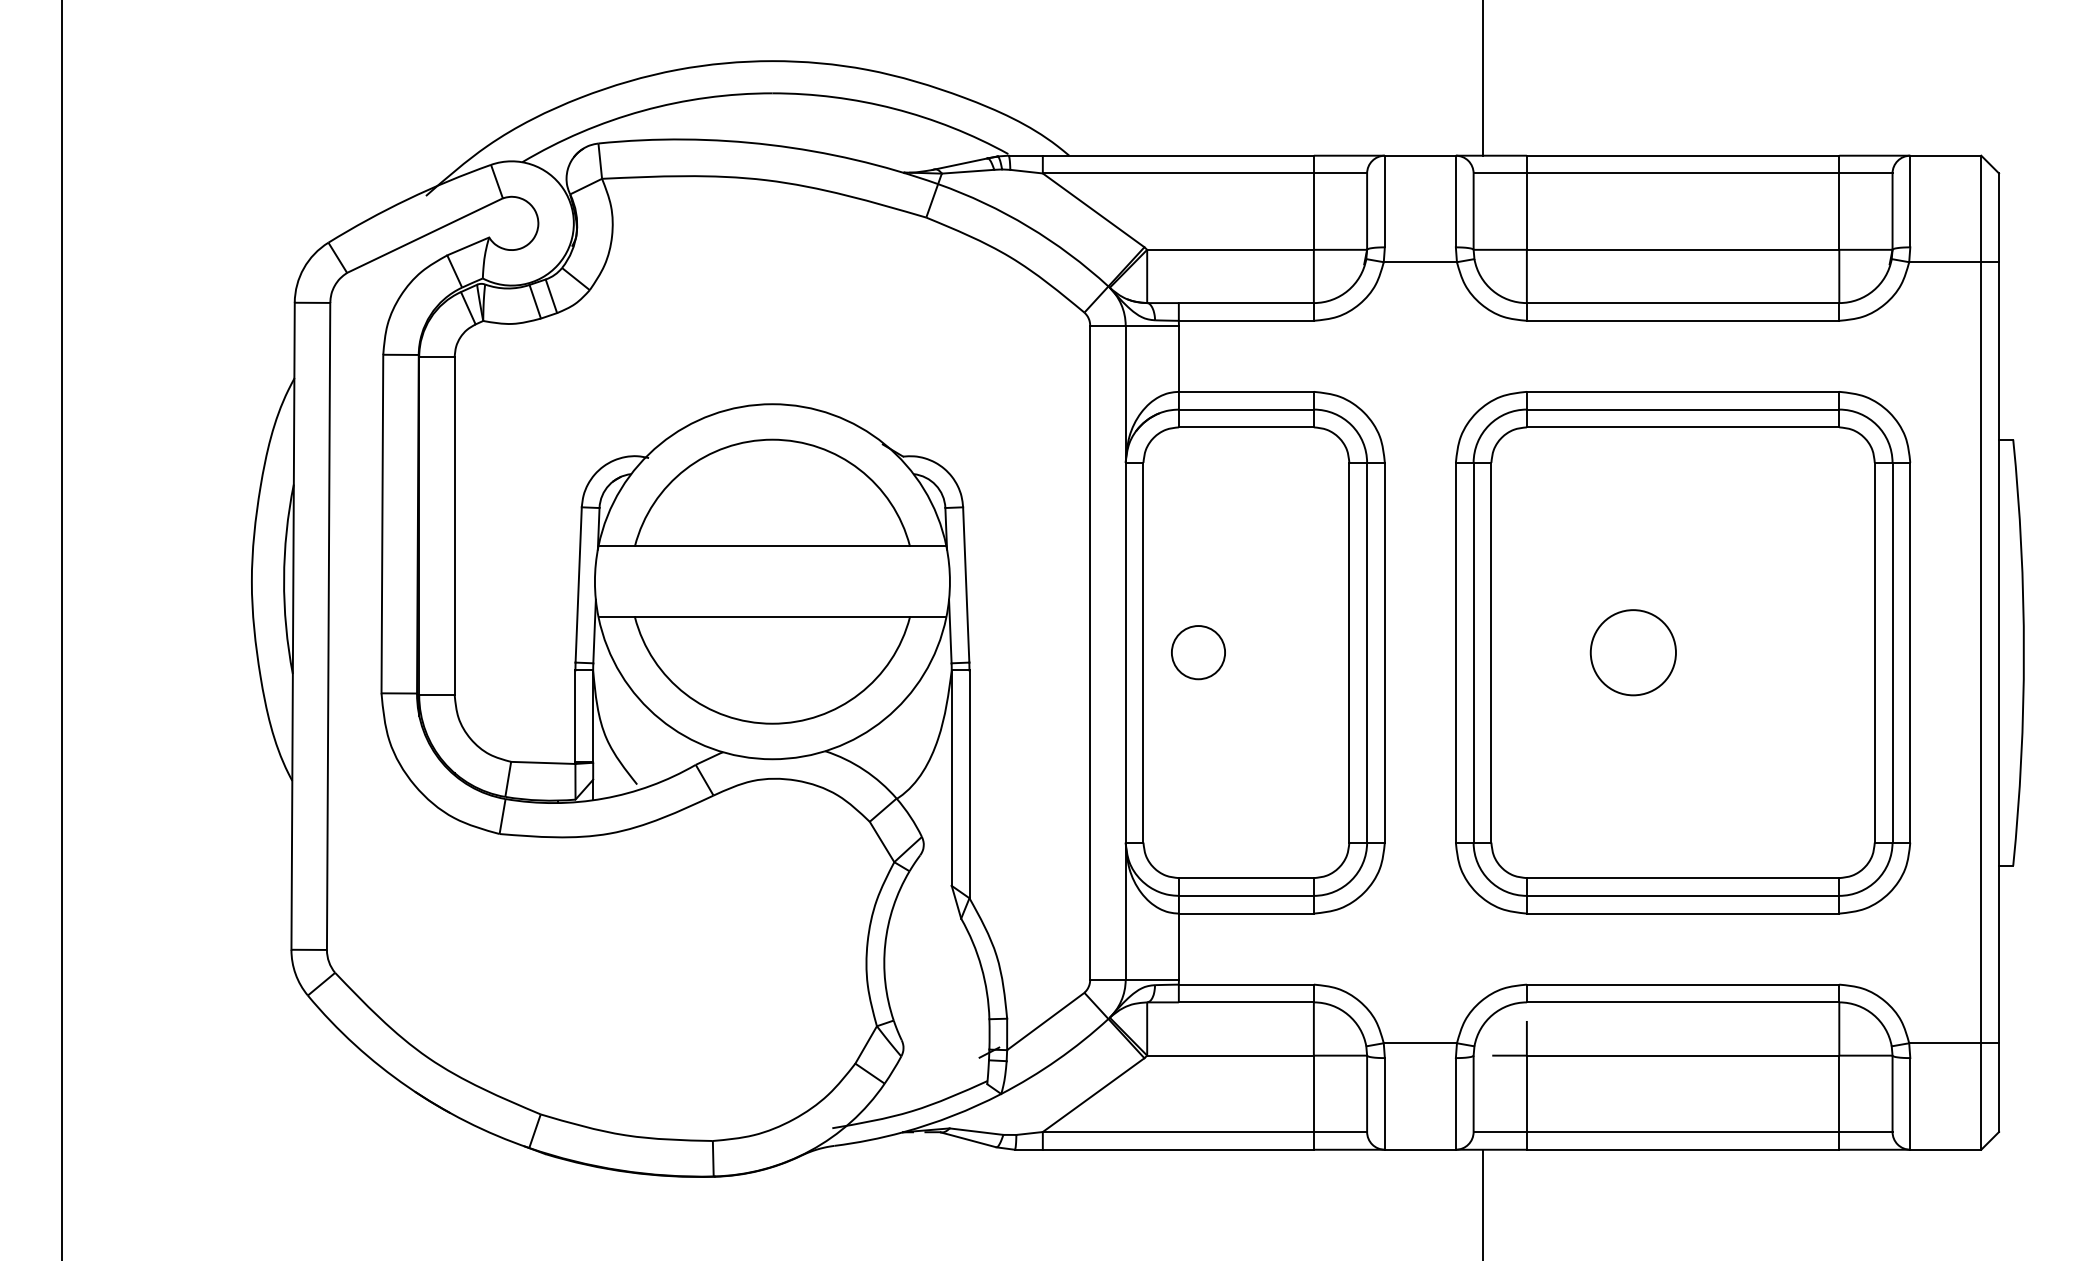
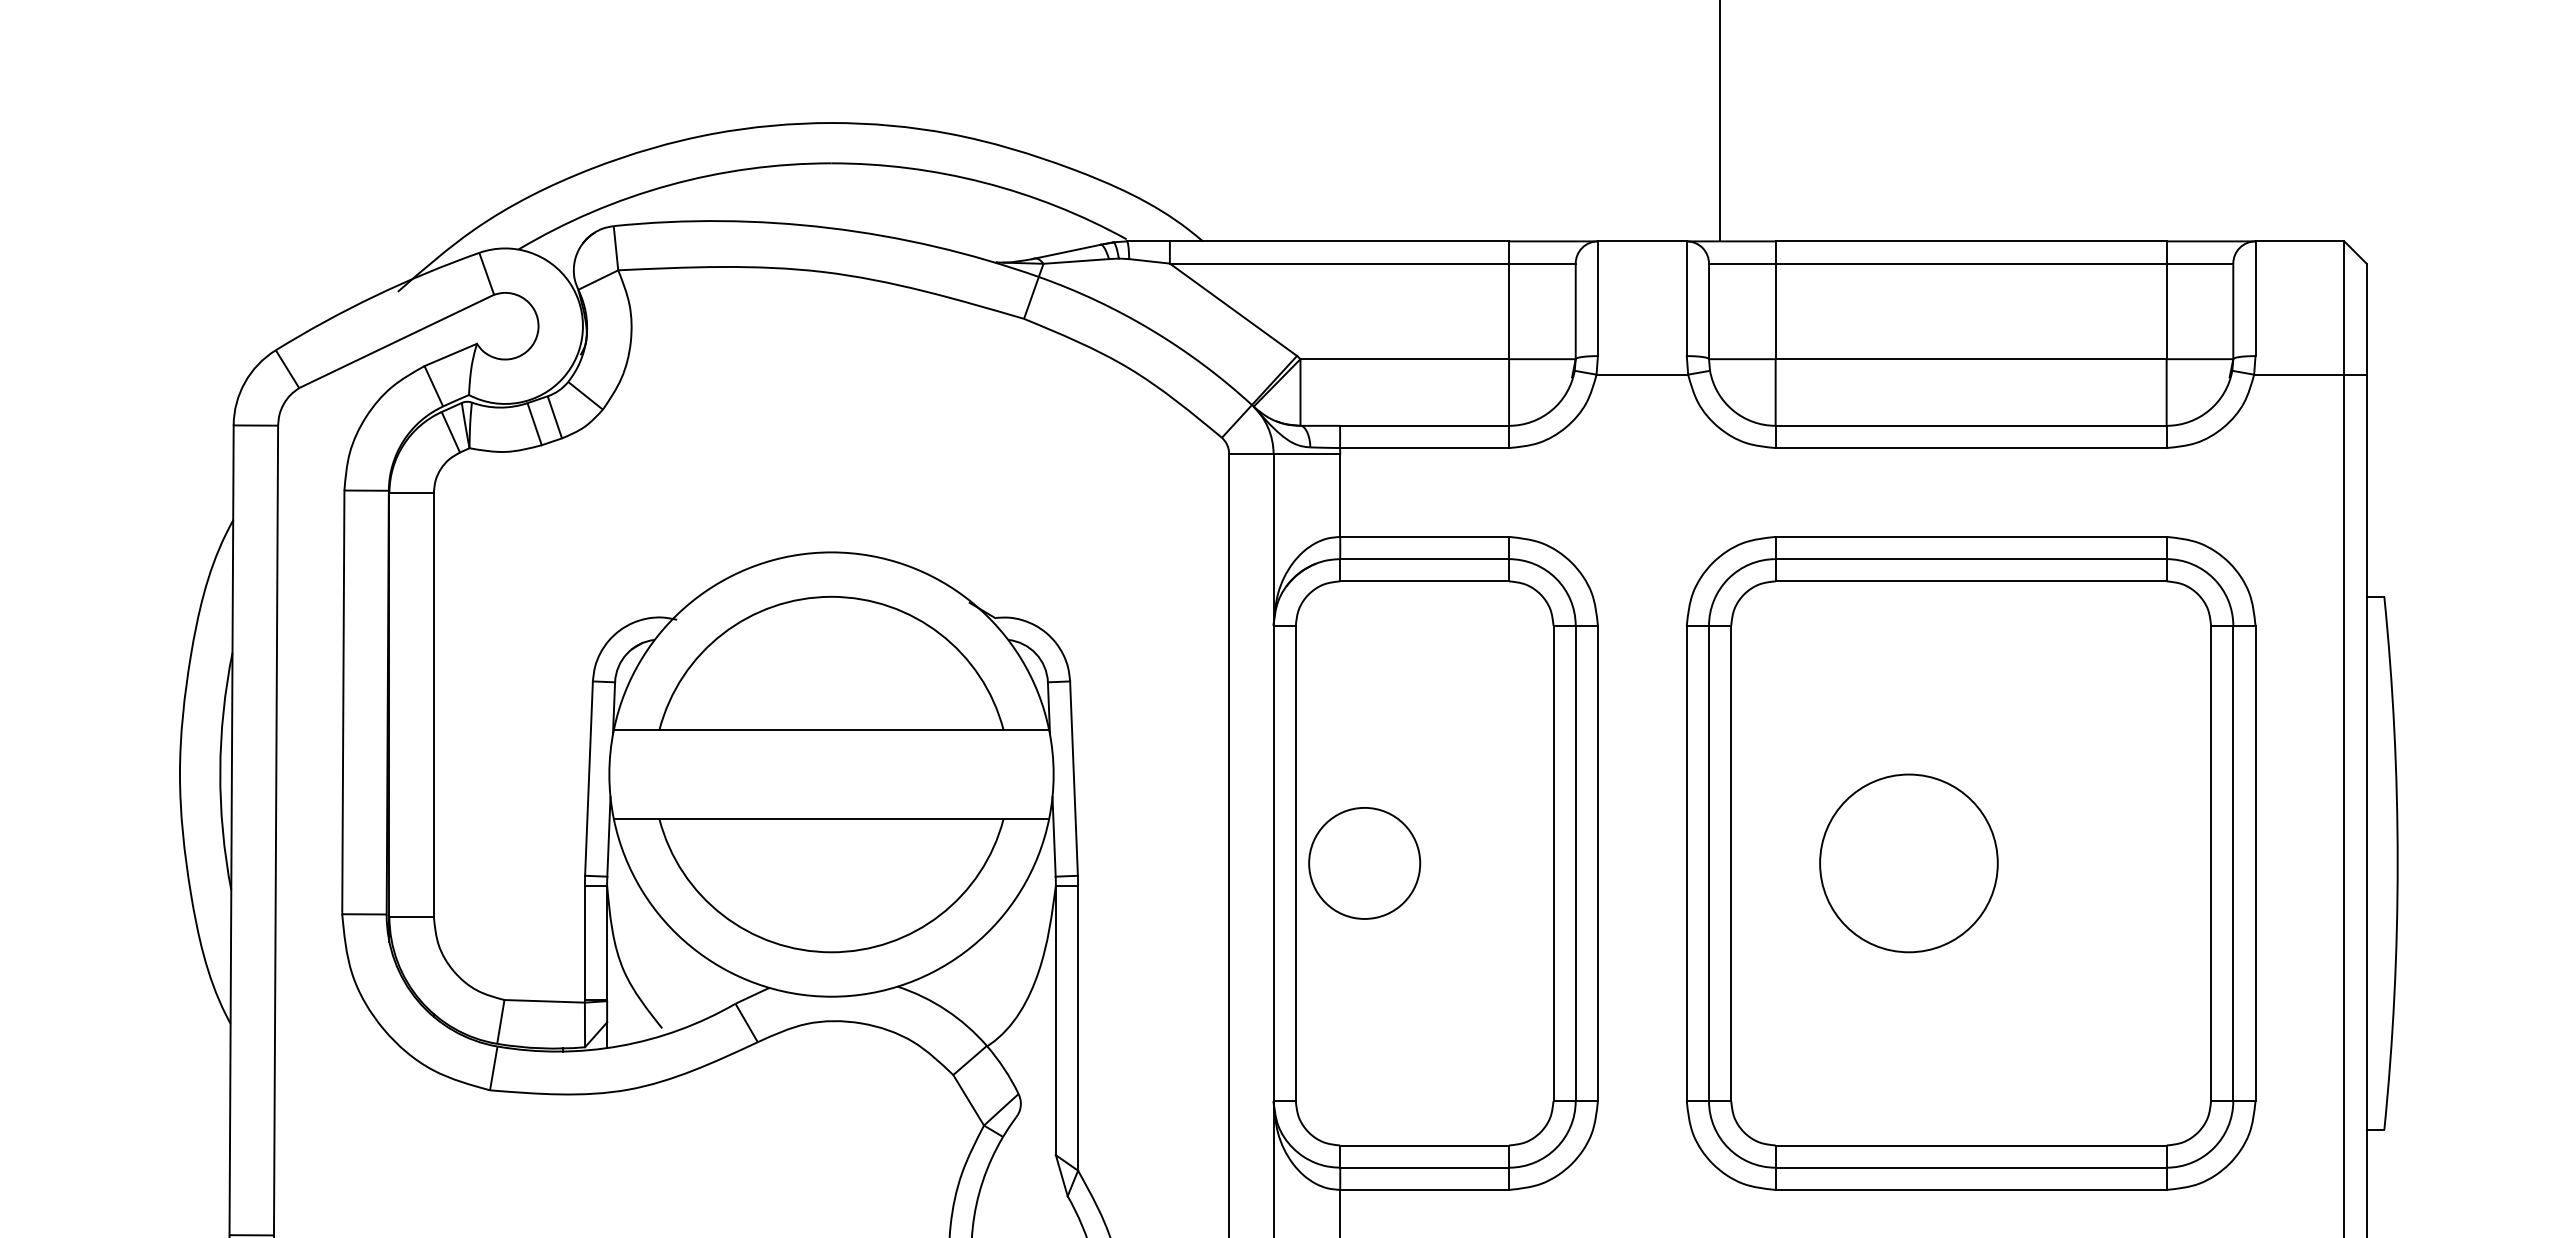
circle: (1198, 652) -> (1364, 863), size x1.67
circle: (1633, 652) -> (1909, 863), size x1.67

